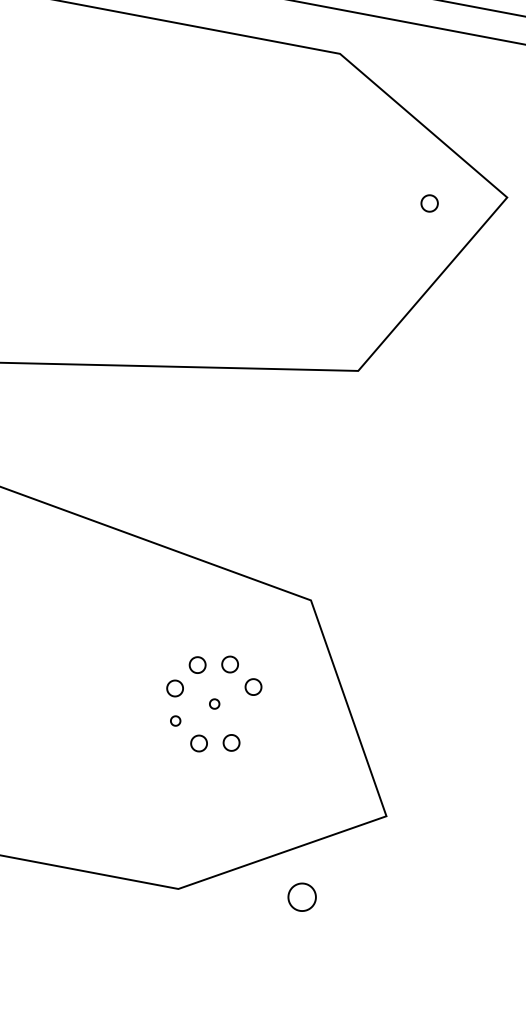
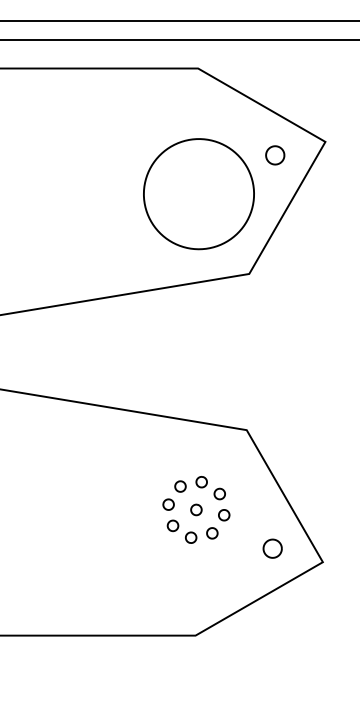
part: (429, 203) -> (275, 155), size x1.67
part: (305, 239) -> (198, 194), added
part: (214, 703) -> (196, 509), size x1.67
part: (175, 720) -> (172, 525), size x1.67
part: (254, 720) -> (224, 515), added
part: (301, 896) -> (272, 548), moved

